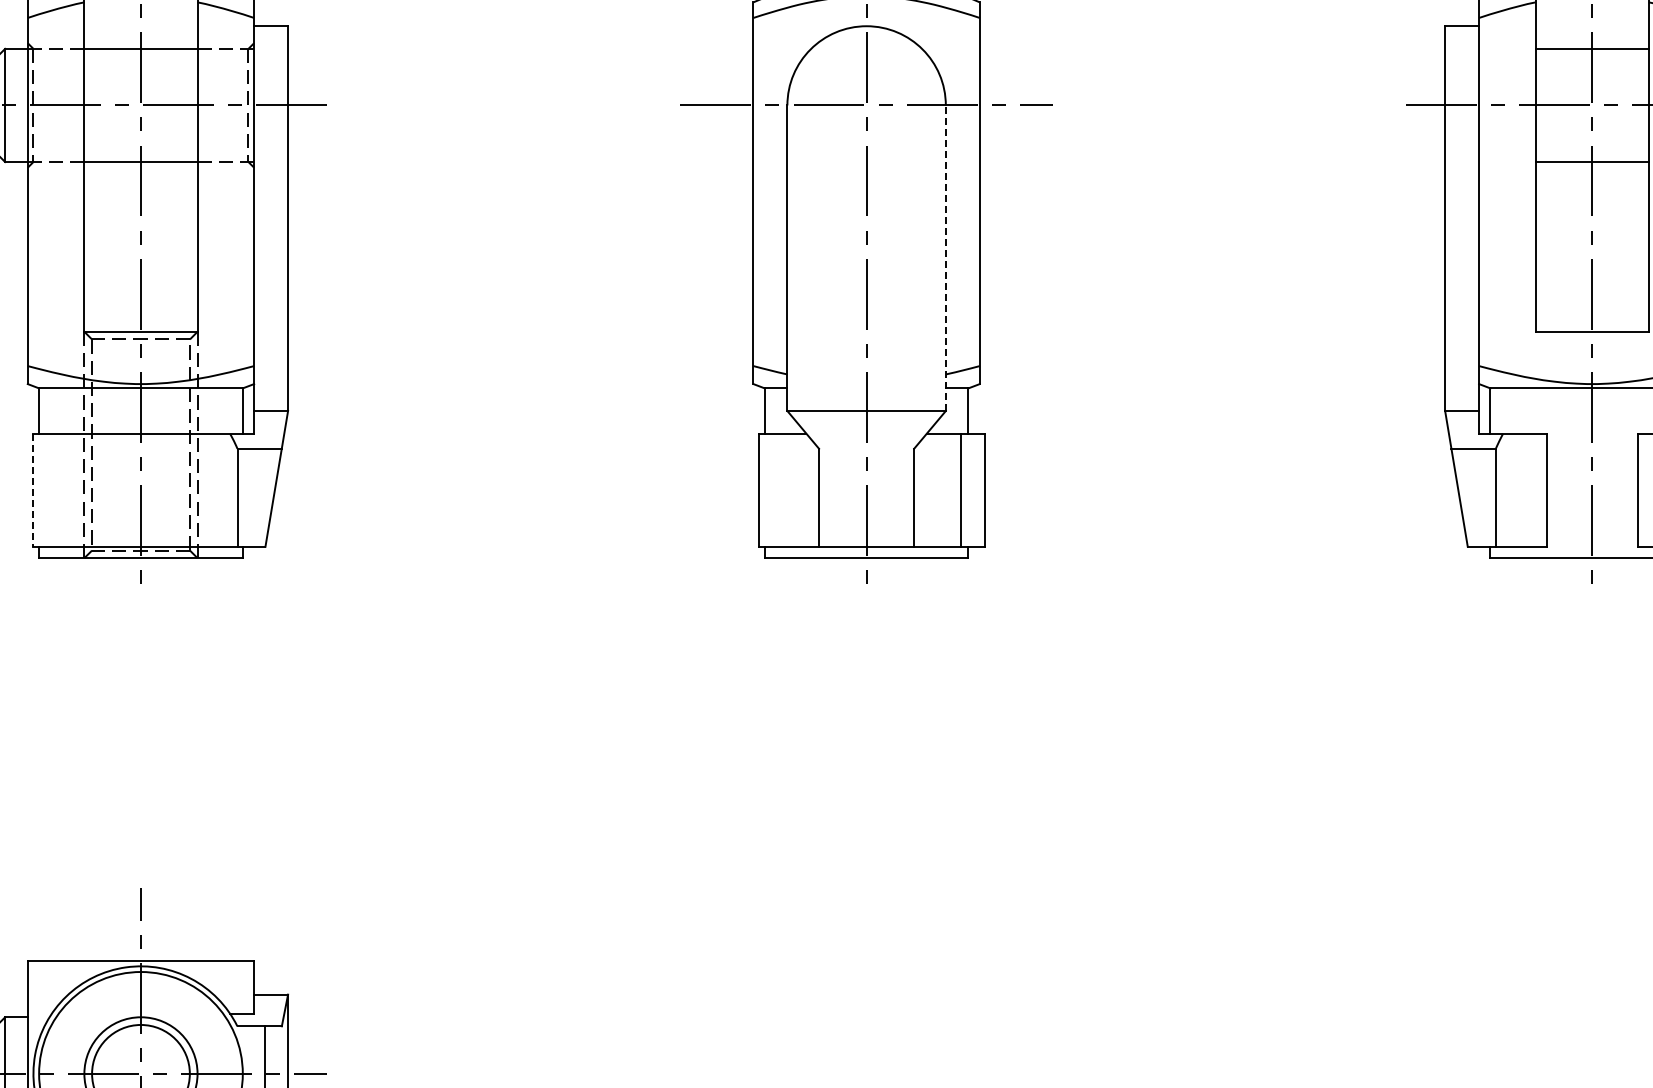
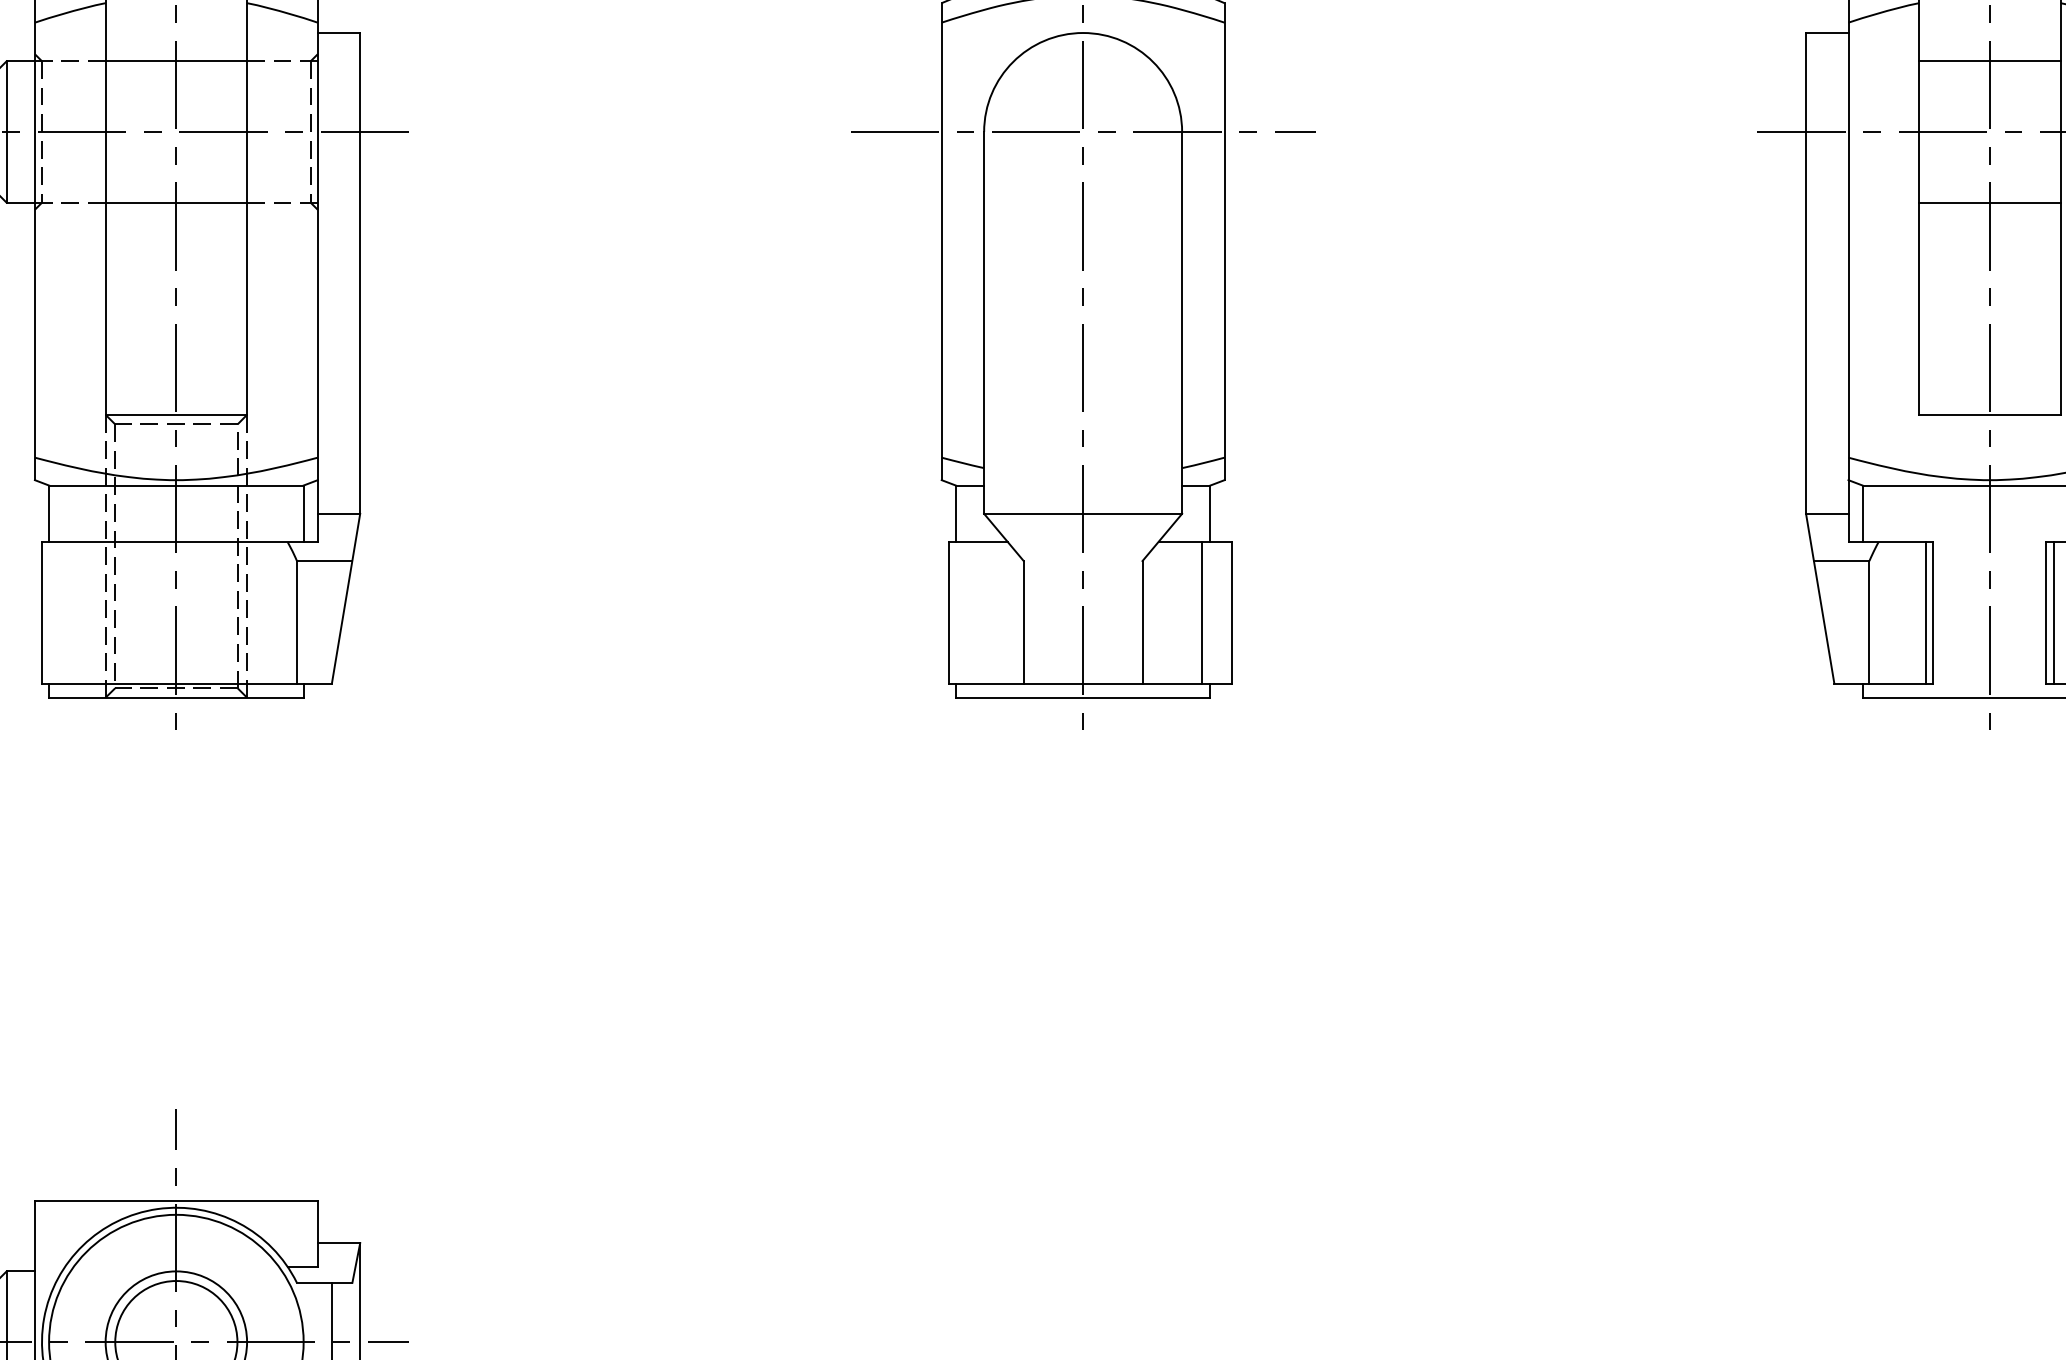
line: (945, 258) -> (1181, 323), dashed -> solid
line: (1541, 489) -> (1926, 611), added
line: (1643, 489) -> (2053, 611), added
line: (33, 490) -> (42, 613), dashed -> solid

